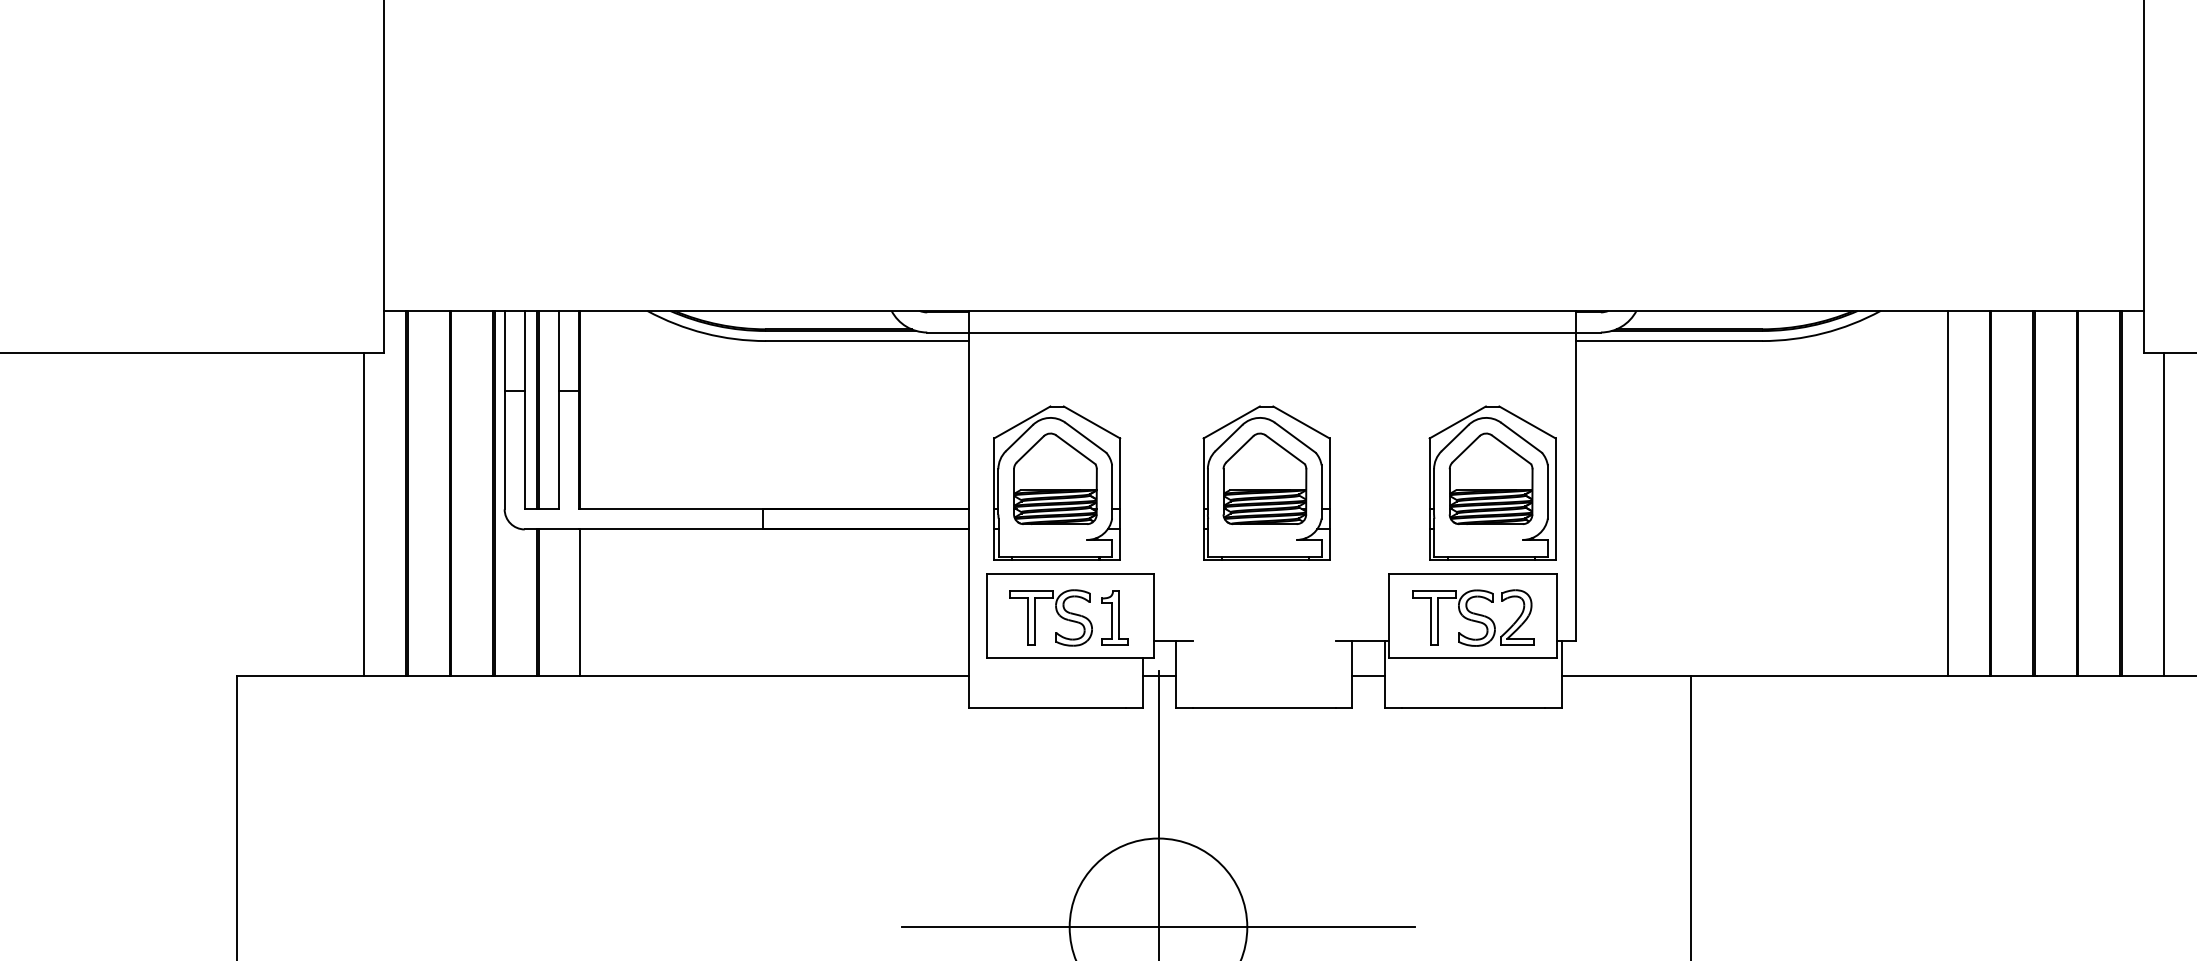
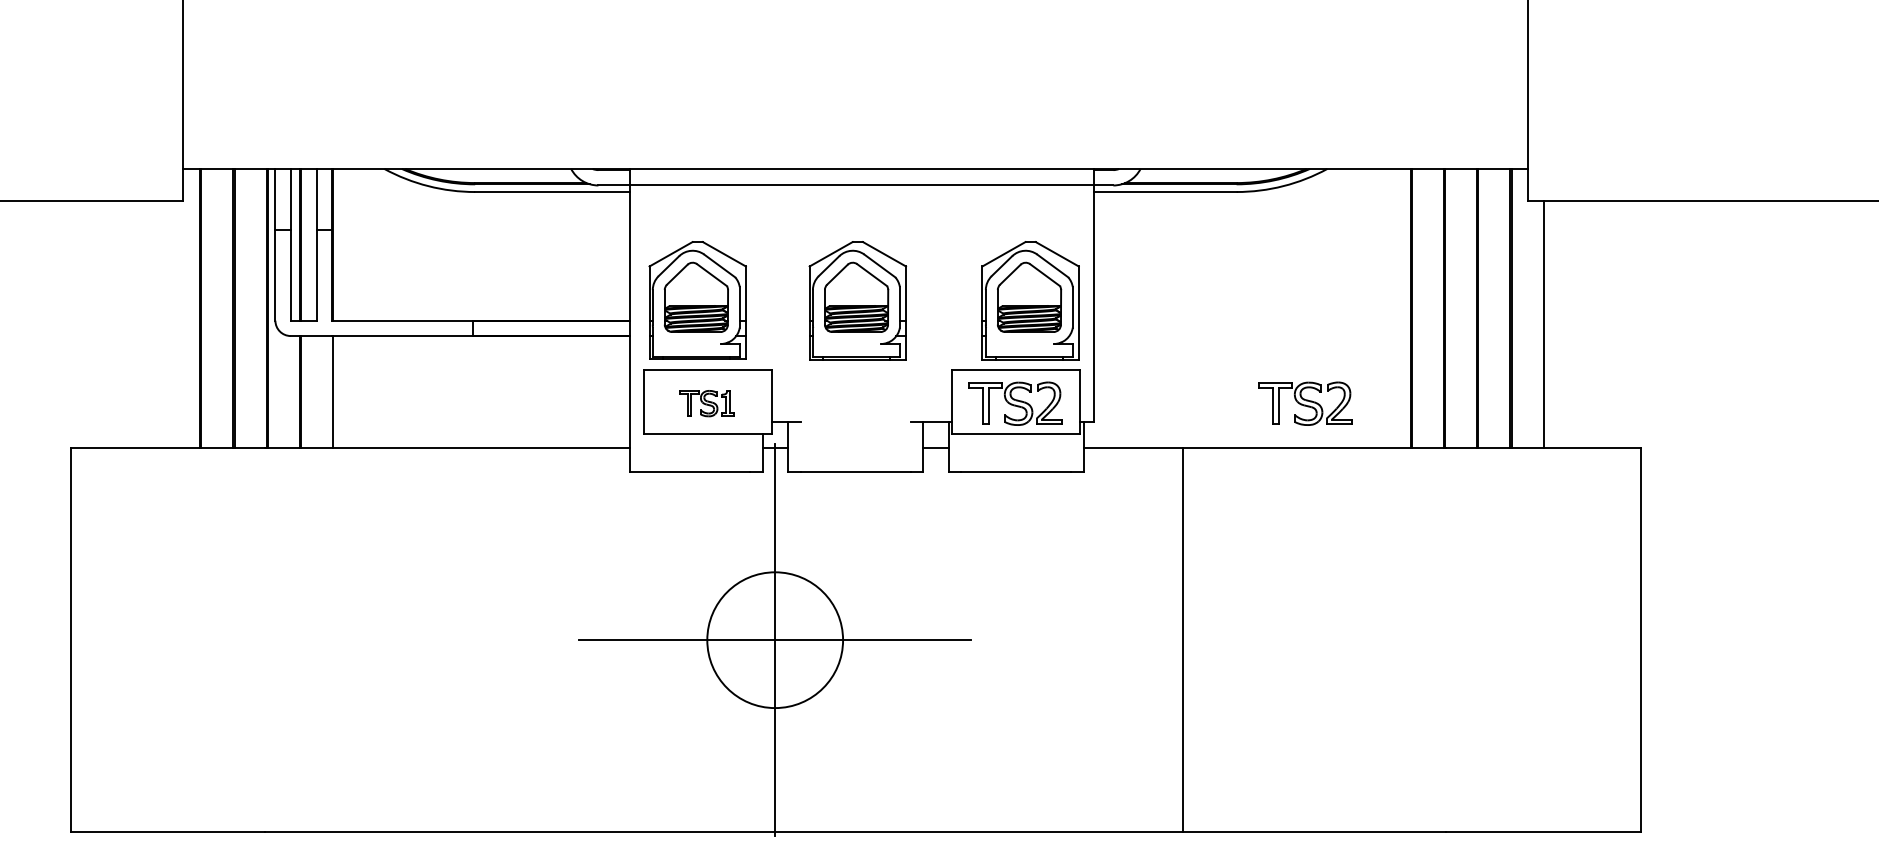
line: (1947, 493) -> (1378, 308), removed
line: (364, 514) -> (168, 324), removed
part: (1068, 617) -> (706, 403), size x0.6
part: (1852, 617) -> (1305, 403), added

